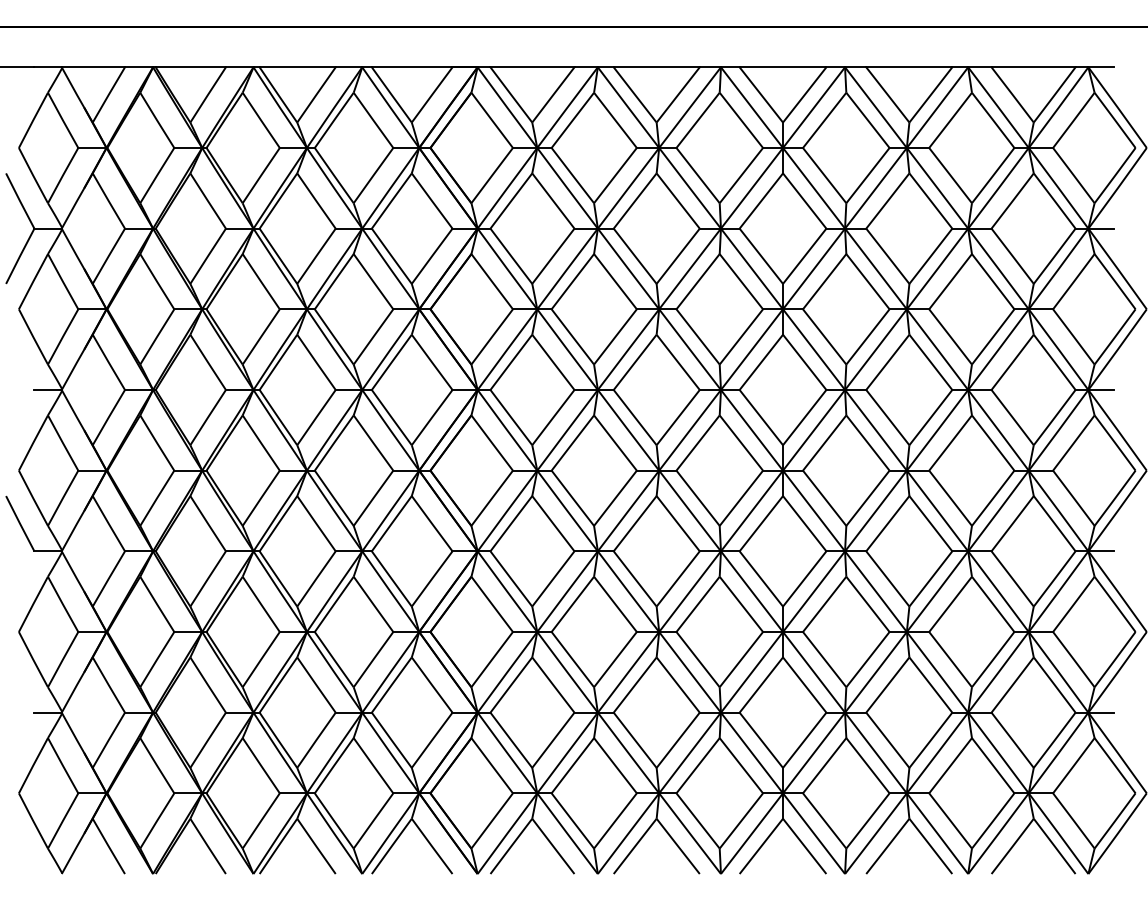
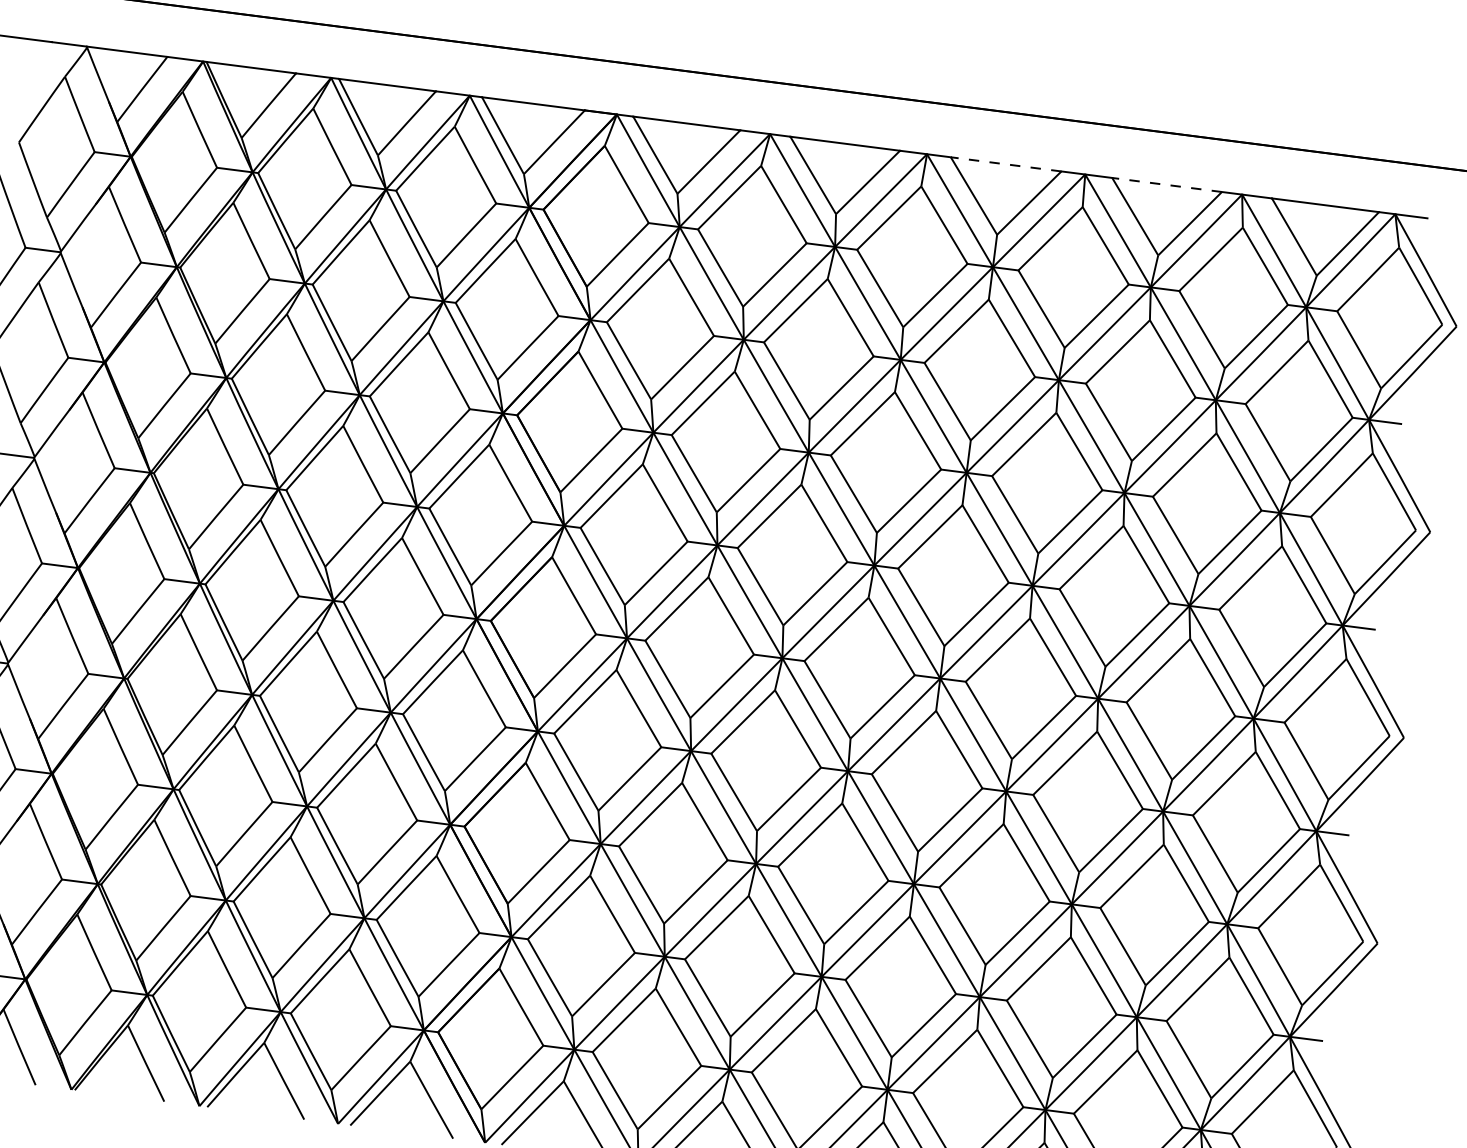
line: (782, 67) -> (1005, 164), solid -> dashed
line: (908, 67) -> (1166, 185), solid -> dashed

